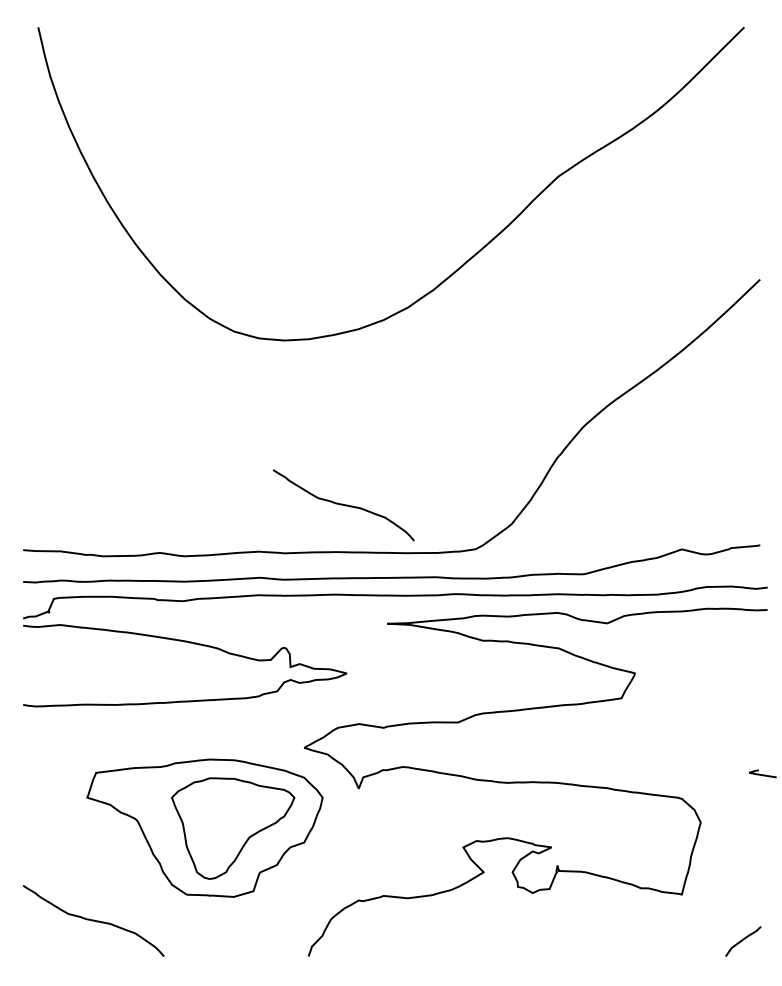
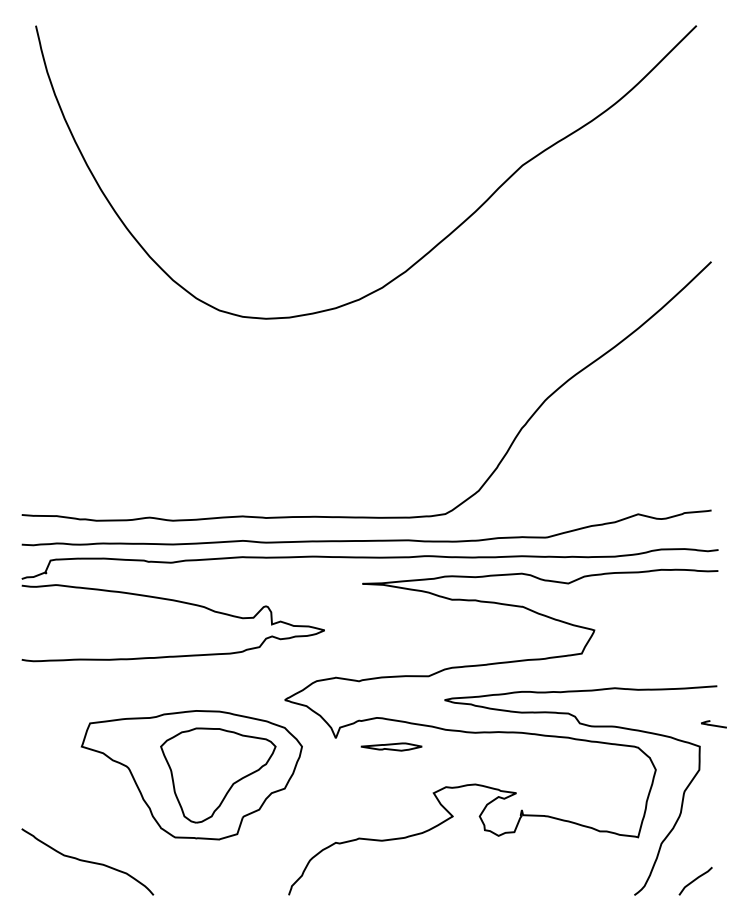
curve: (343, 504) -> (321, 472), removed
curve: (631, 777) -> (591, 727), added
part: (418, 797) -> (391, 746), added

